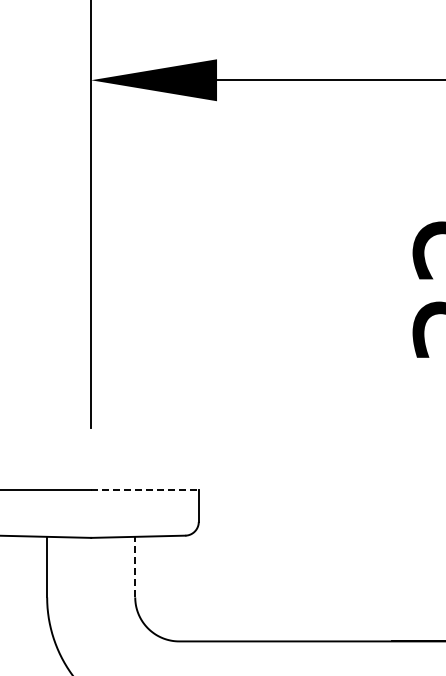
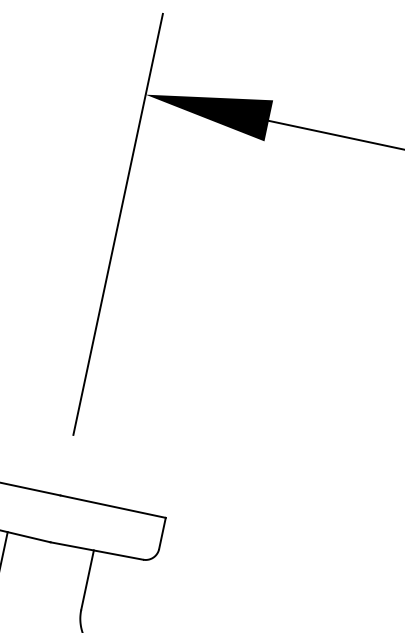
line: (144, 490) -> (112, 507), dashed -> solid
line: (135, 566) -> (87, 579), dashed -> solid

